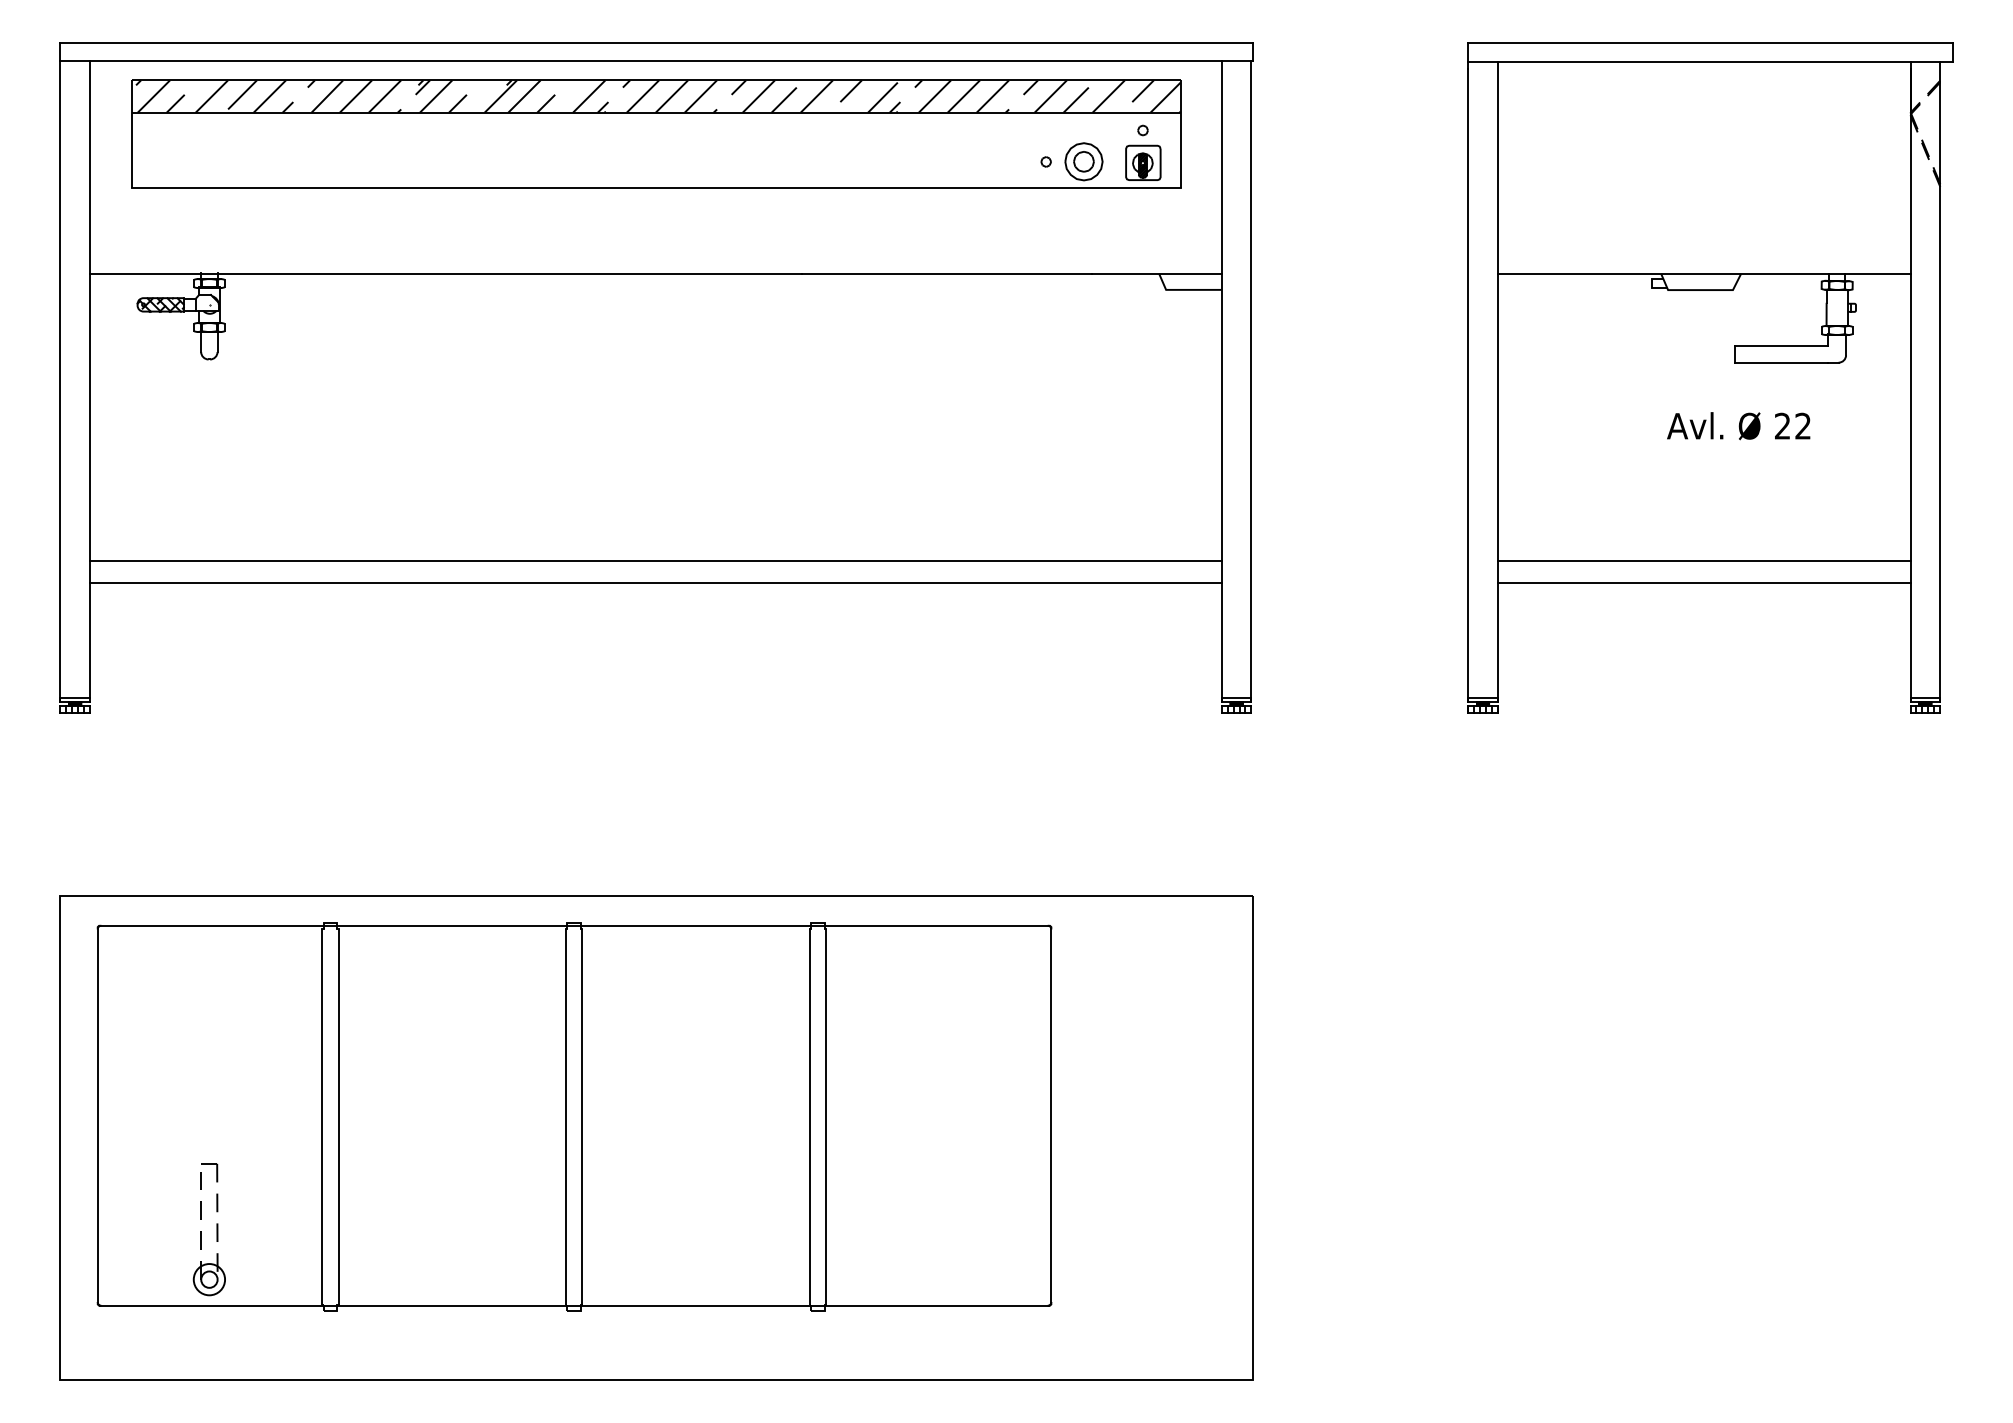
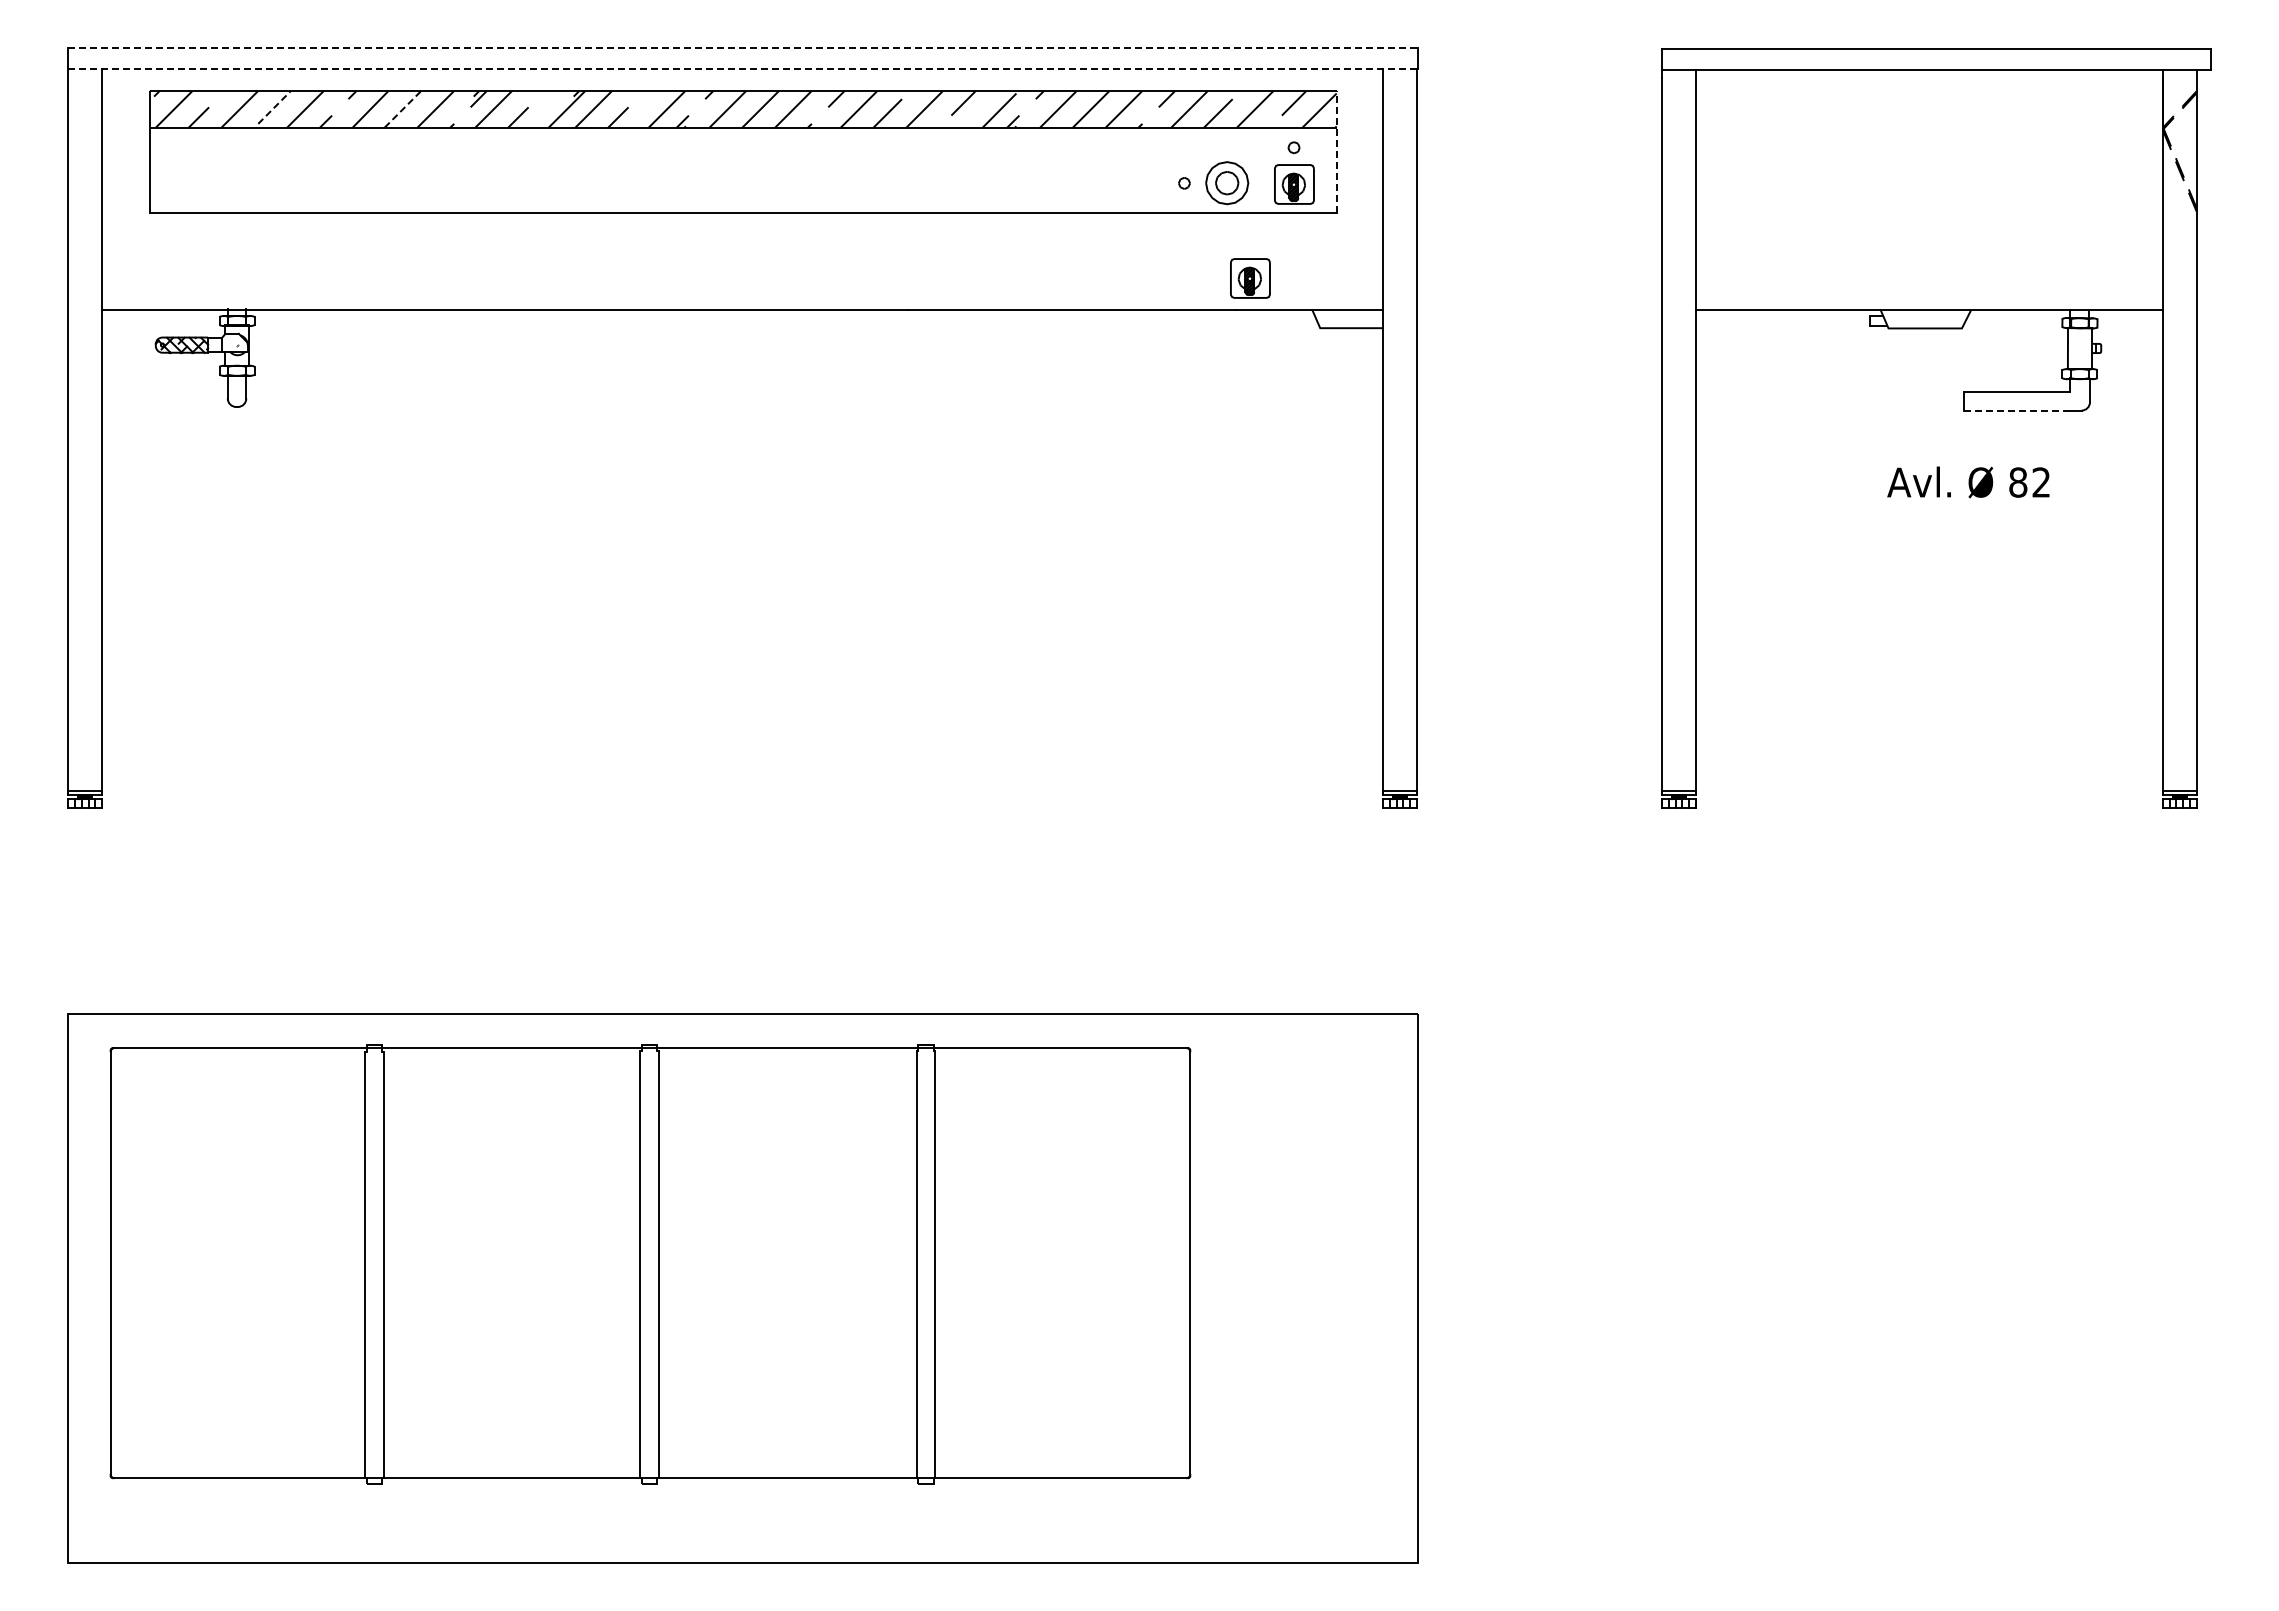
line: (656, 42) -> (743, 48), solid -> dashed
line: (656, 61) -> (743, 69), solid -> dashed
line: (242, 94) -> (274, 107), solid -> dashed
line: (355, 96) -> (402, 109), solid -> dashed
line: (1180, 133) -> (1336, 151), solid -> dashed
part: (1104, 246) -> (1250, 278), added
line: (1781, 362) -> (2016, 410), solid -> dashed
text: (1782, 426) -> (2018, 482), 22 -> 82
line: (655, 560) -> (742, 634), removed
line: (1703, 560) -> (1928, 634), removed
line: (655, 582) -> (742, 659), removed
line: (1703, 583) -> (1928, 660), removed
part: (201, 1231) -> (228, 1394), removed

